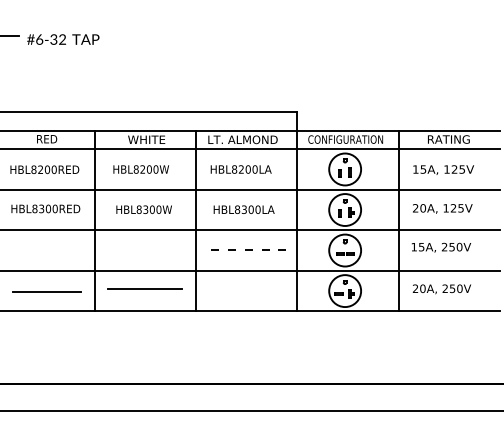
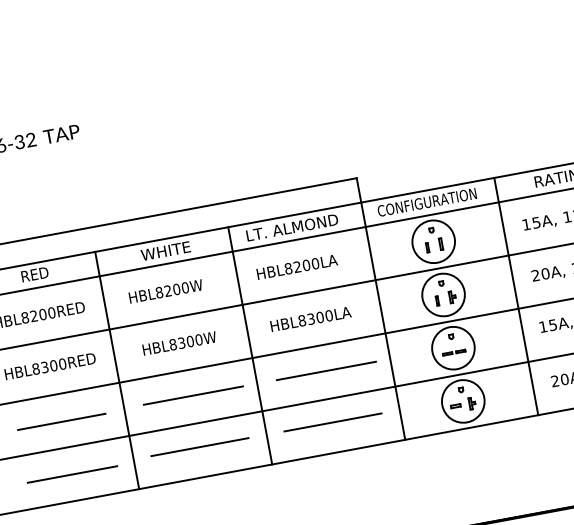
line: (146, 249) -> (192, 395), added
line: (248, 249) -> (326, 370), dashed -> solid
line: (46, 251) -> (61, 422), added
line: (246, 288) -> (333, 422), added

